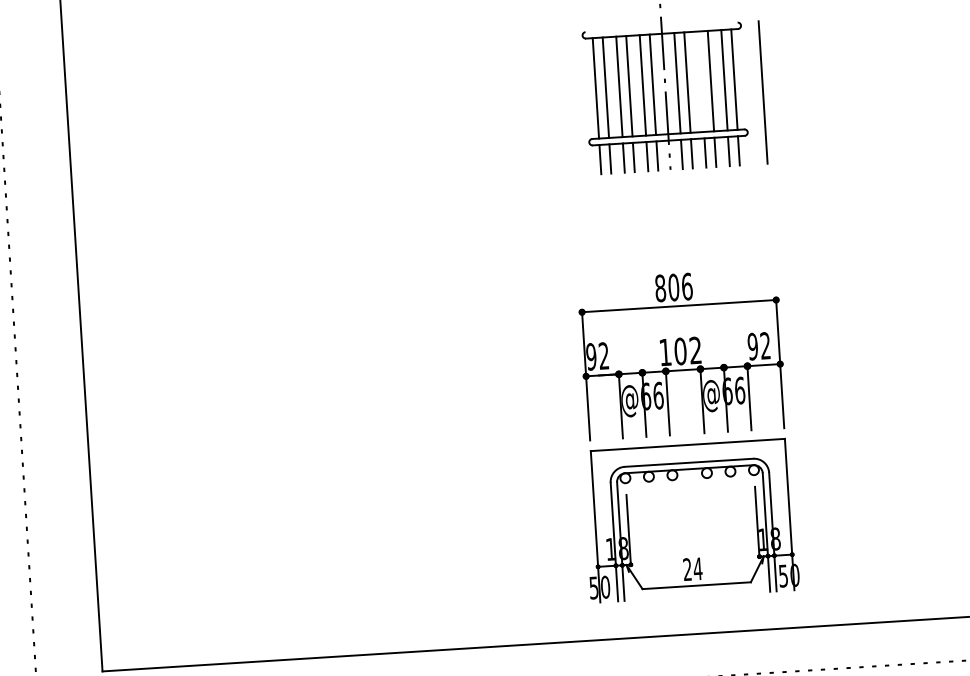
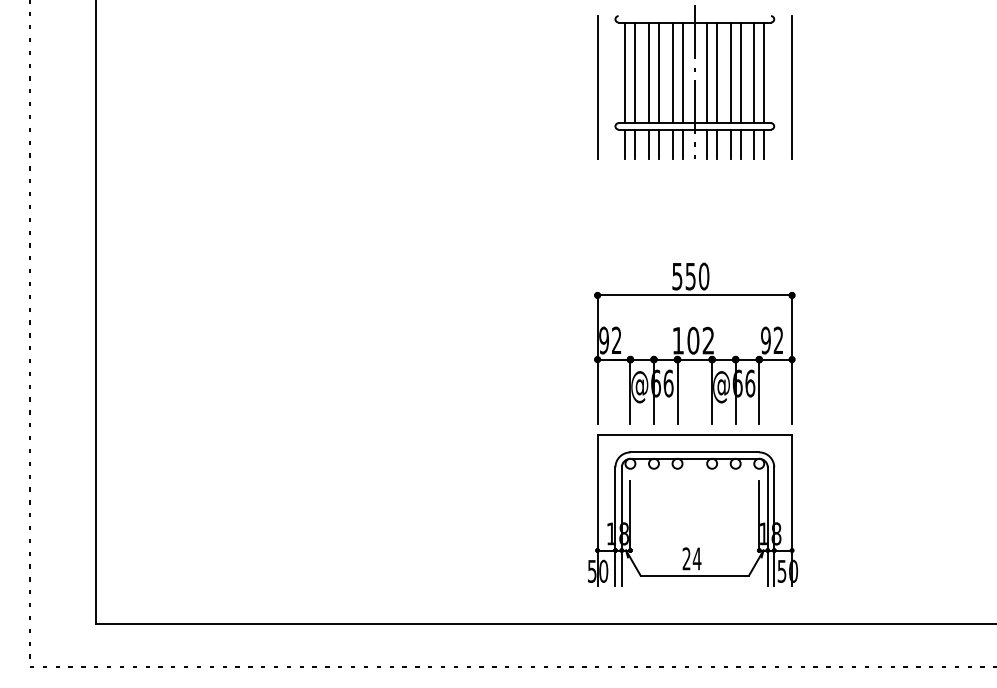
line: (700, 81) -> (730, 72), added
line: (568, 104) -> (597, 87), added
text: (673, 287) -> (690, 276), 806 -> 550

